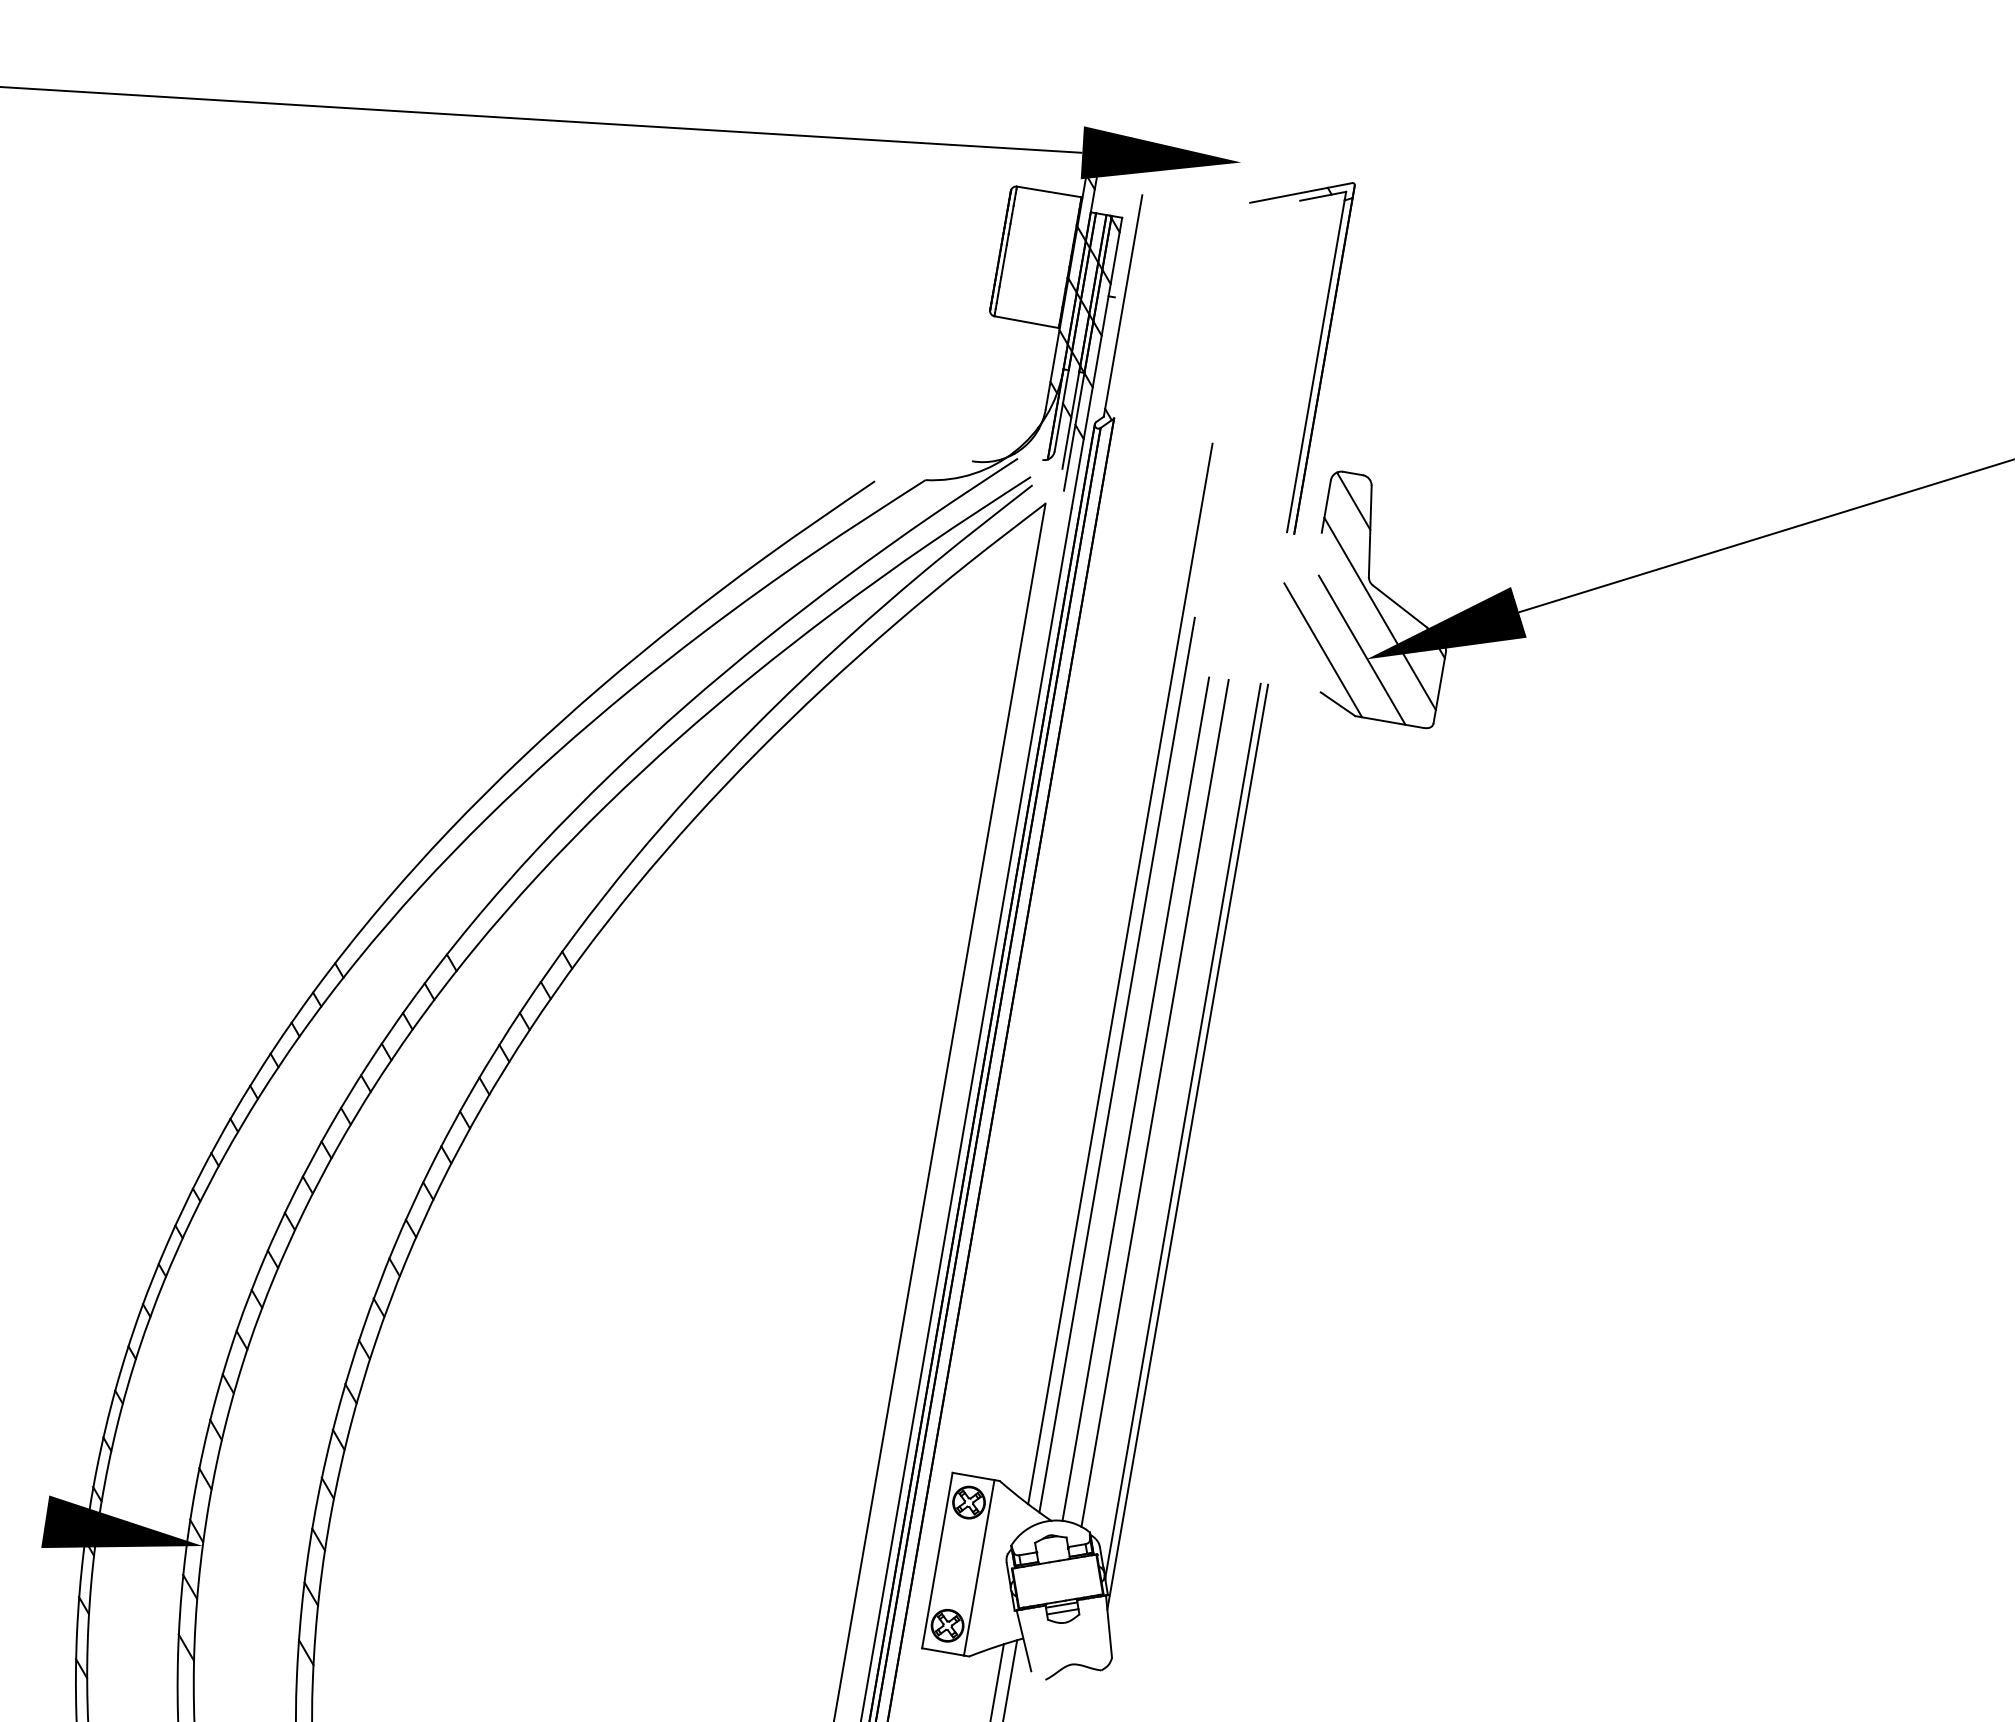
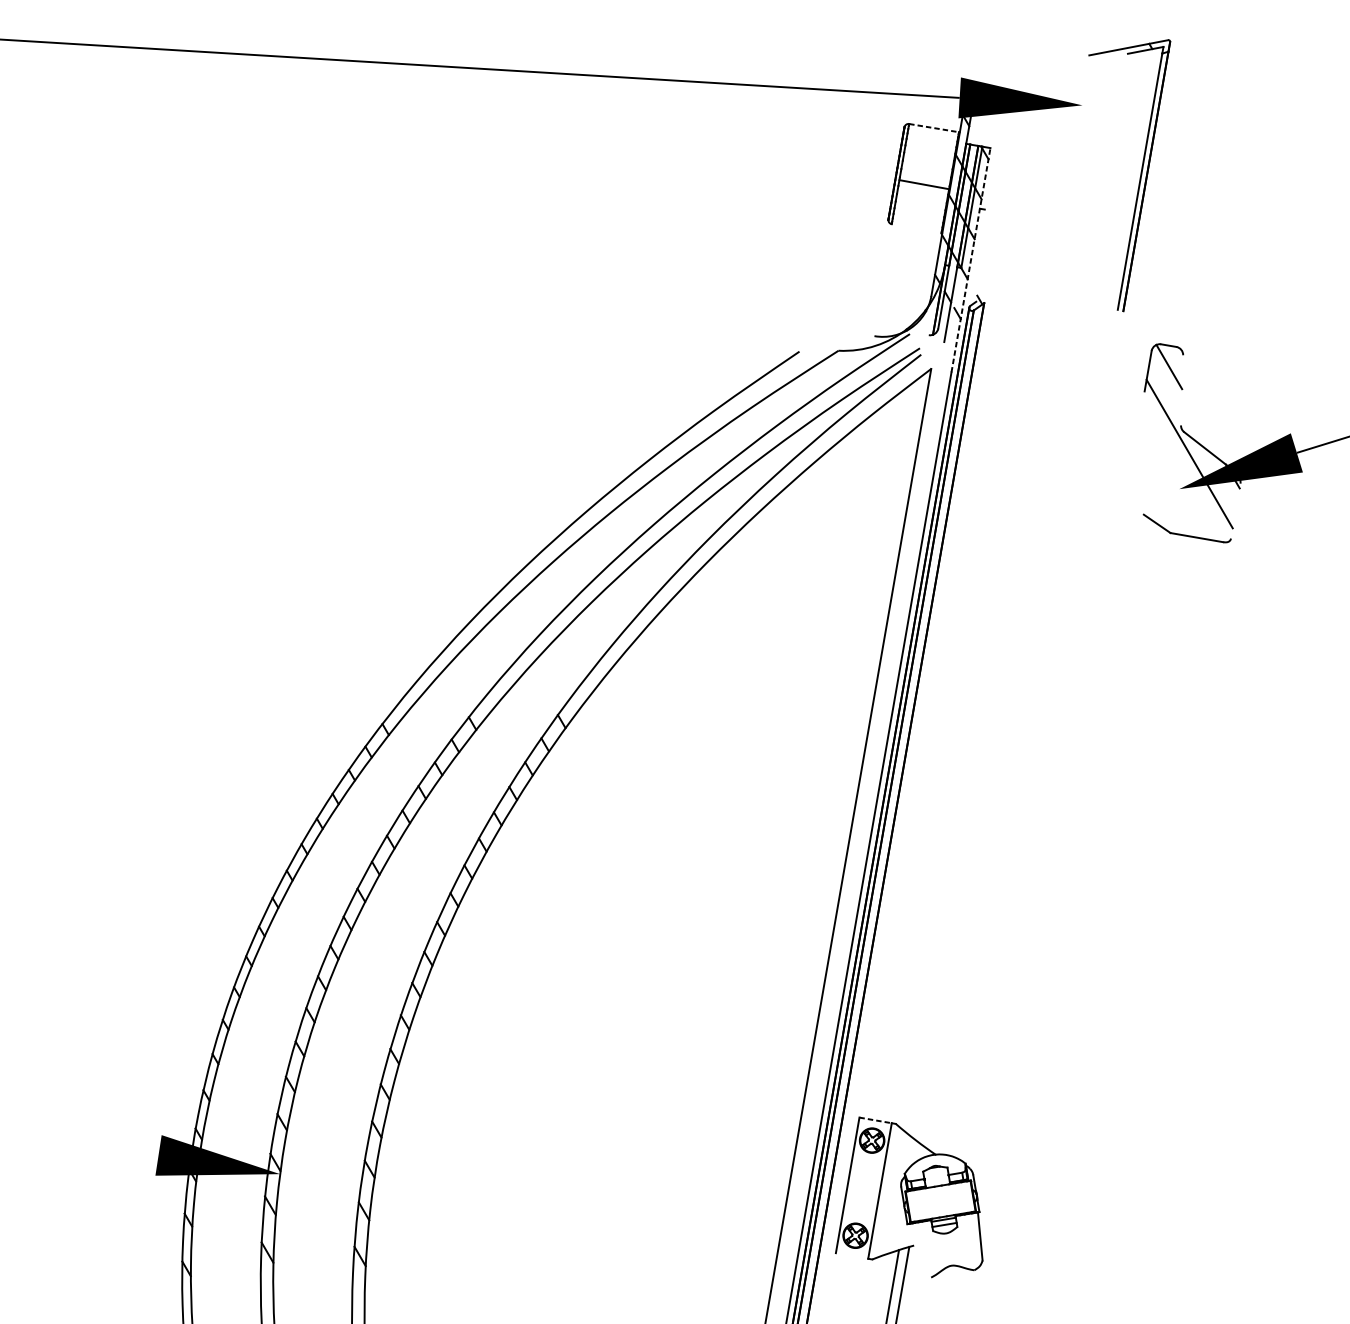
line: (1049, 191) -> (934, 127), solid -> dashed
line: (1122, 305) -> (990, 215), removed
line: (1026, 322) -> (924, 184), moved
line: (1087, 352) -> (963, 252), removed
part: (1315, 361) -> (1139, 177), moved
line: (1097, 362) -> (971, 259), solid -> dashed
line: (1369, 530) -> (1181, 389), removed
line: (1361, 649) -> (1175, 481), removed
line: (1323, 650) -> (1145, 482), removed
line: (1439, 687) -> (1235, 510), removed
line: (1120, 973) -> (989, 731), removed
line: (1116, 1064) -> (986, 802), removed
line: (1135, 1099) -> (1000, 829), removed
line: (1154, 1102) -> (1015, 831), removed
line: (1182, 1130) -> (1037, 853), removed
line: (1187, 1146) -> (1040, 865), removed
line: (974, 1476) -> (876, 1120), solid -> dashed
line: (1023, 1640) -> (914, 1247), removed
line: (942, 1651) -> (851, 1255), removed

